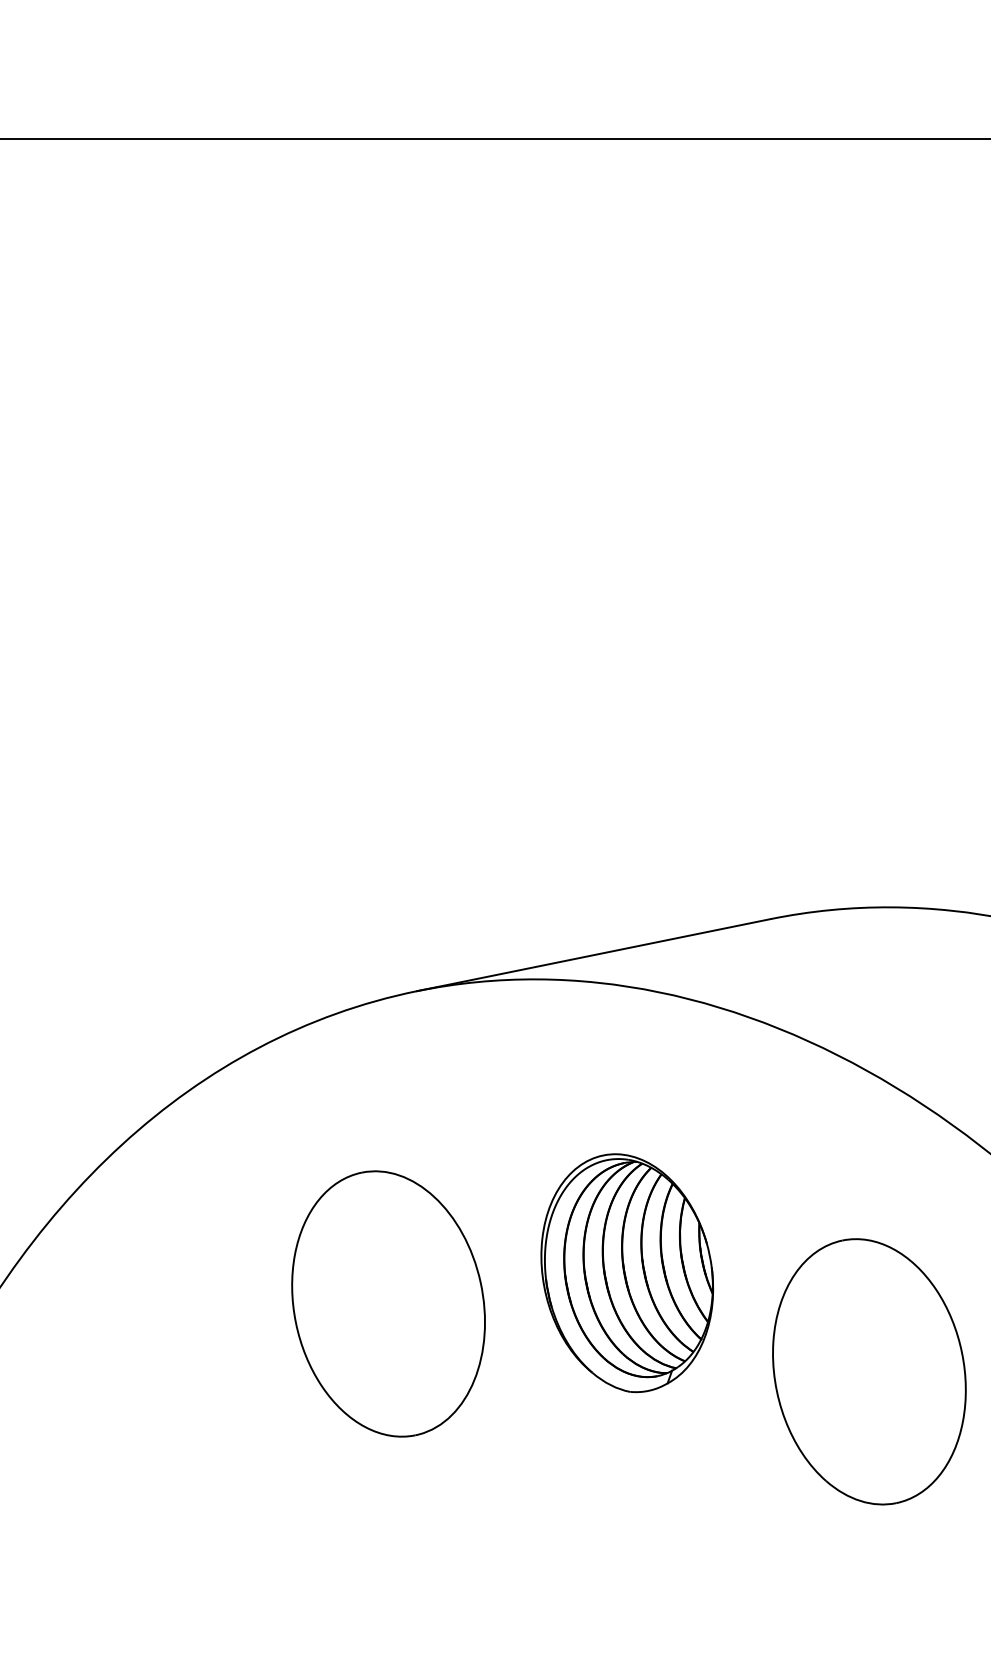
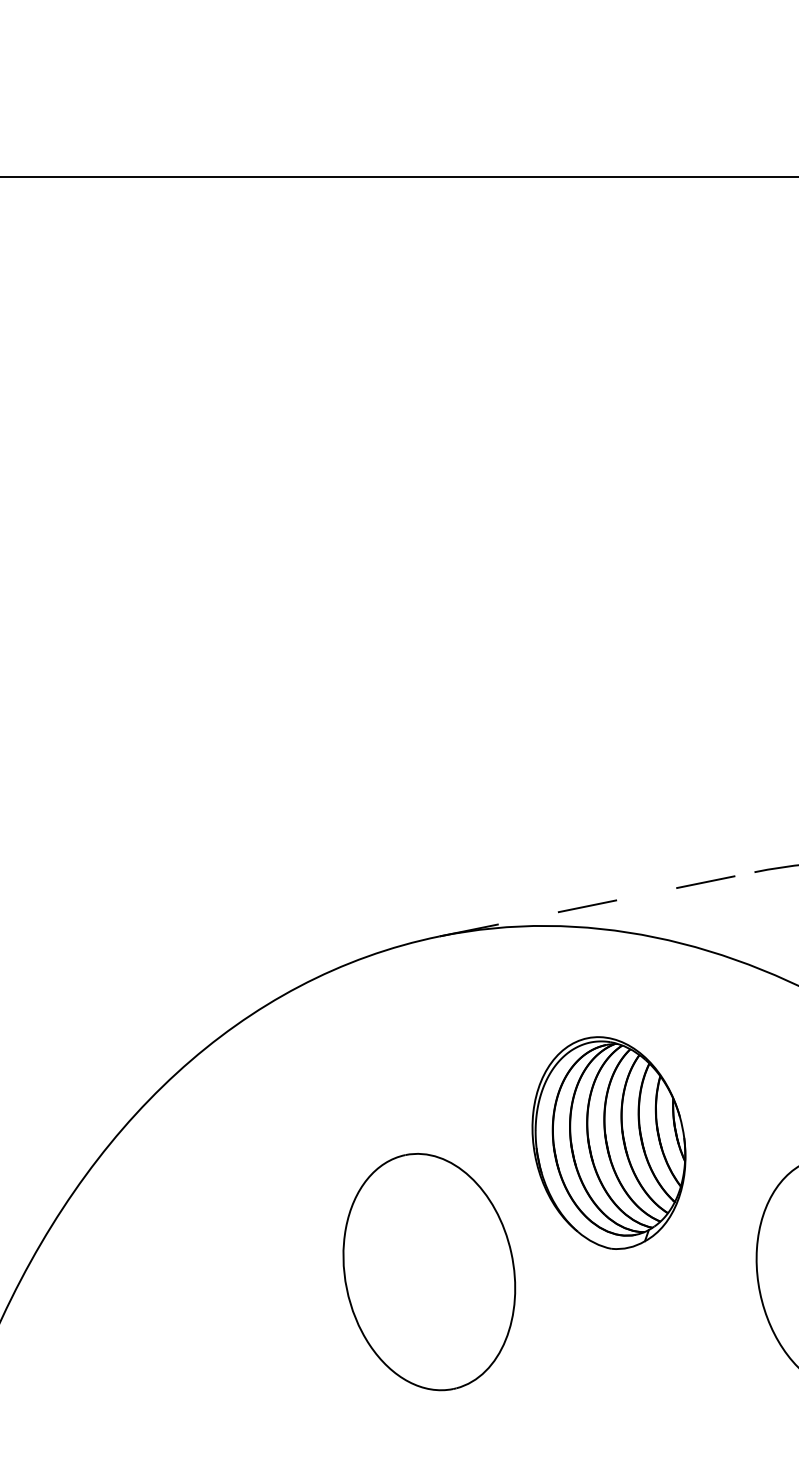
line: (594, 955) -> (597, 904), solid -> dashed
part: (626, 1273) -> (608, 1143), moved
part: (388, 1303) -> (429, 1271), moved

